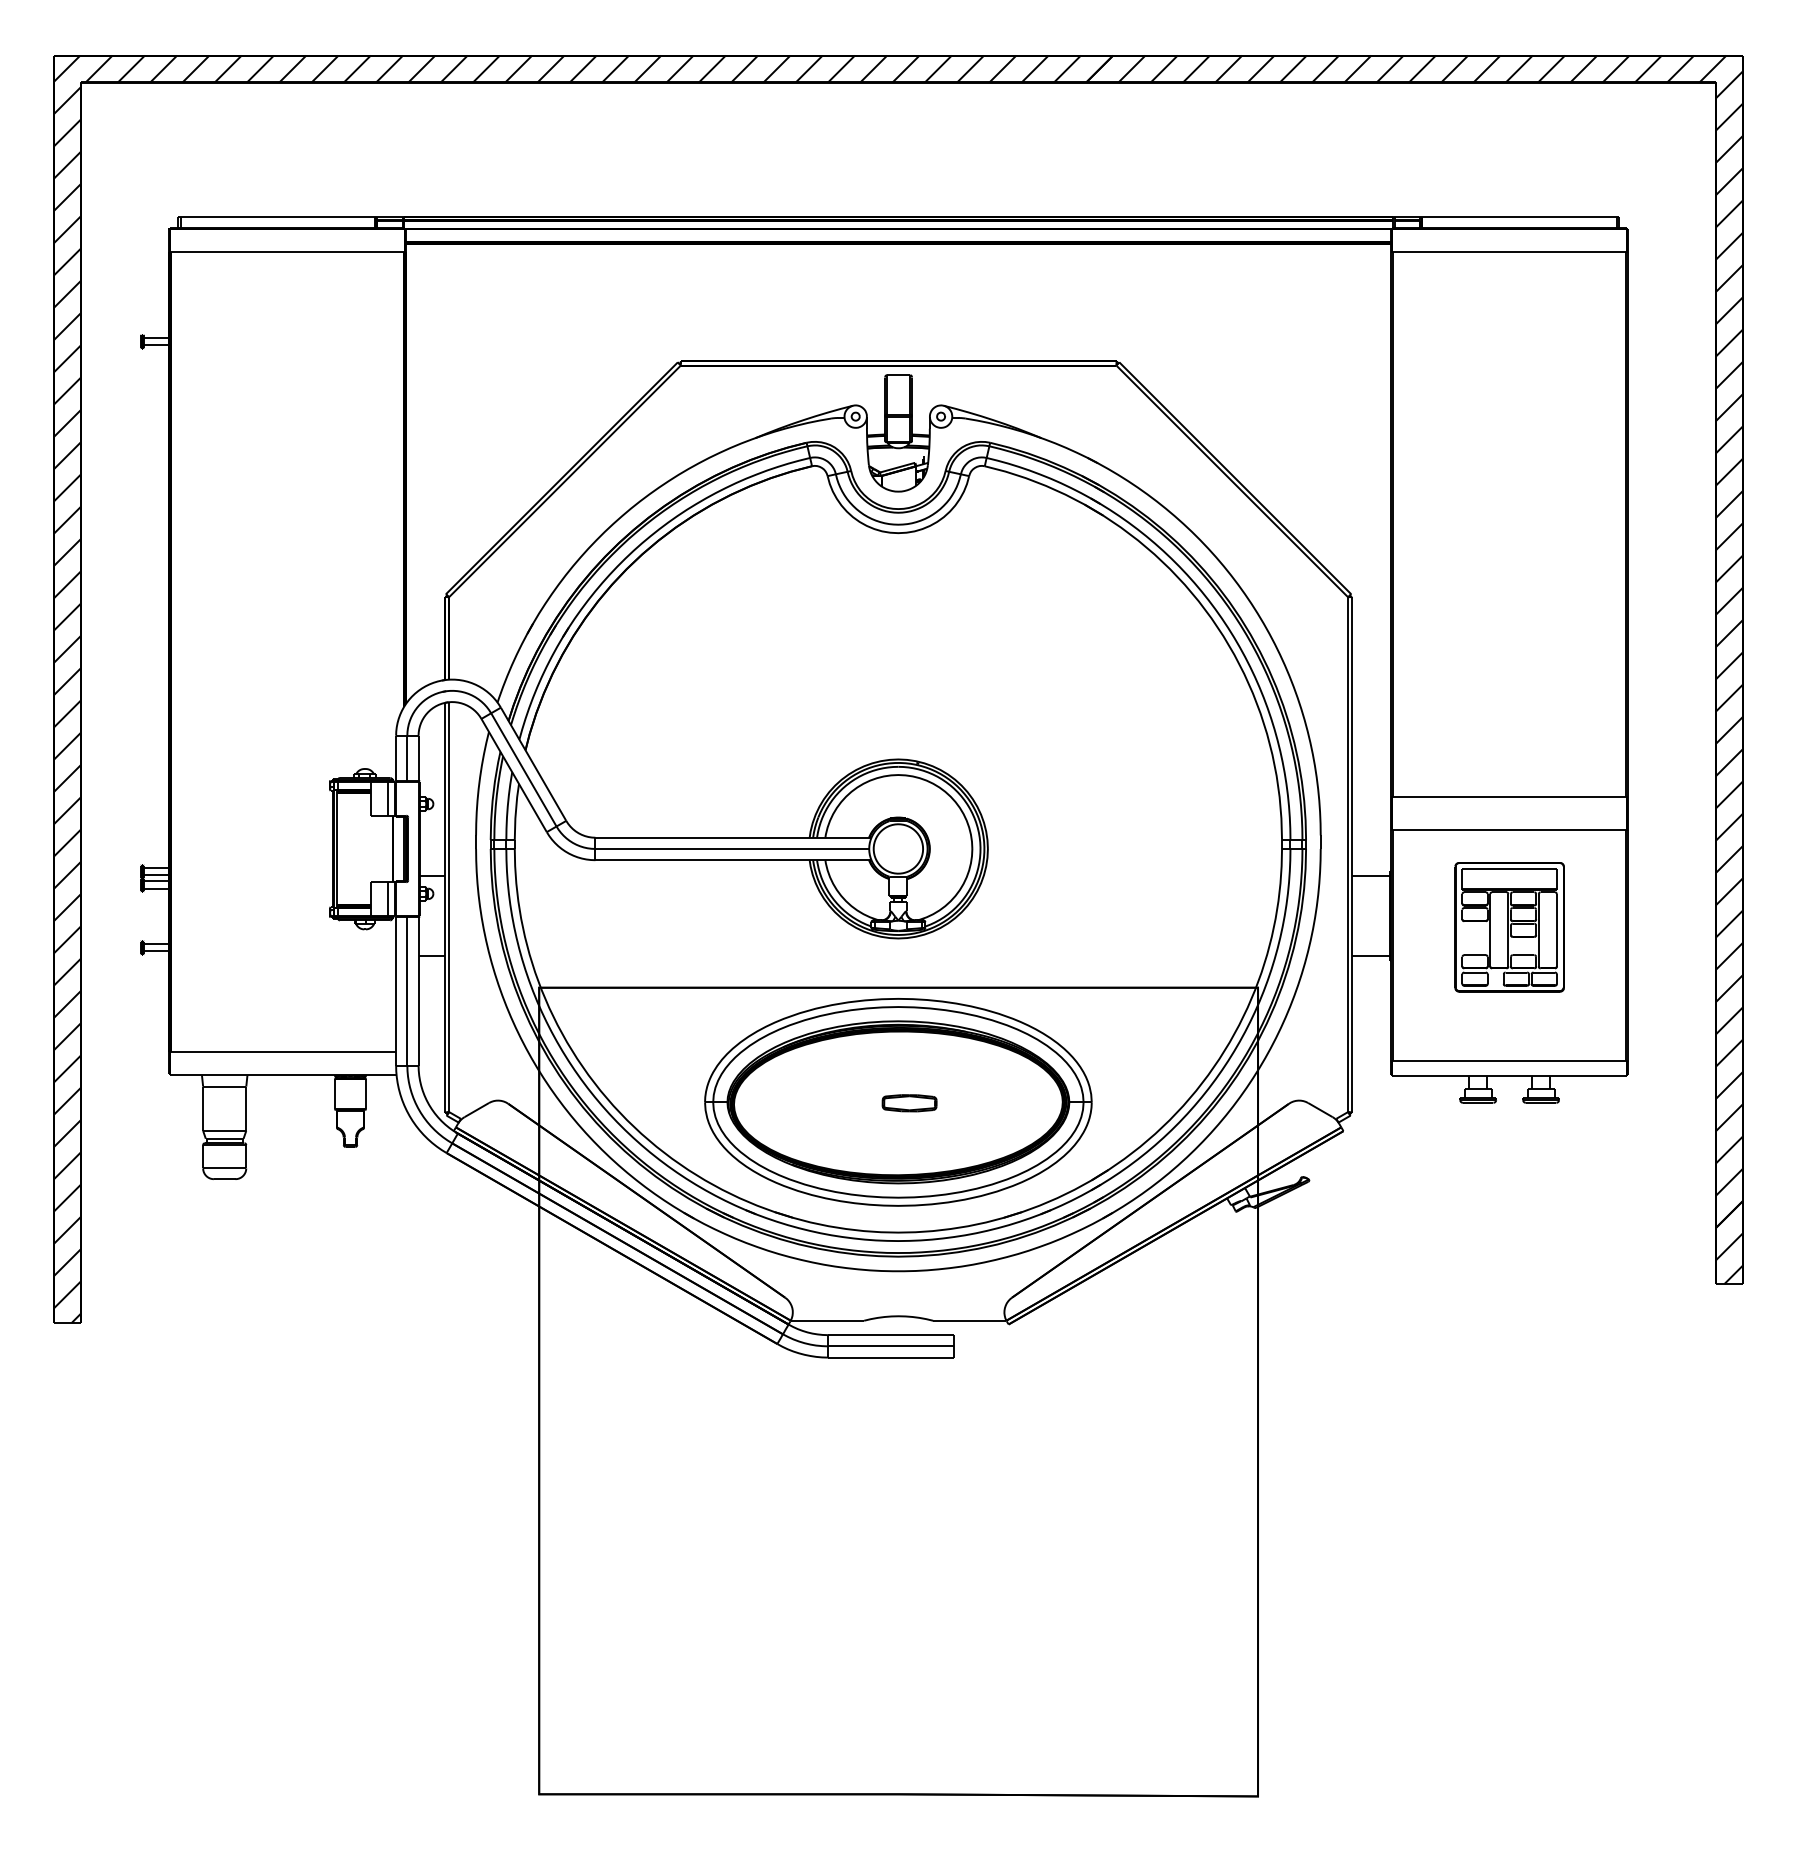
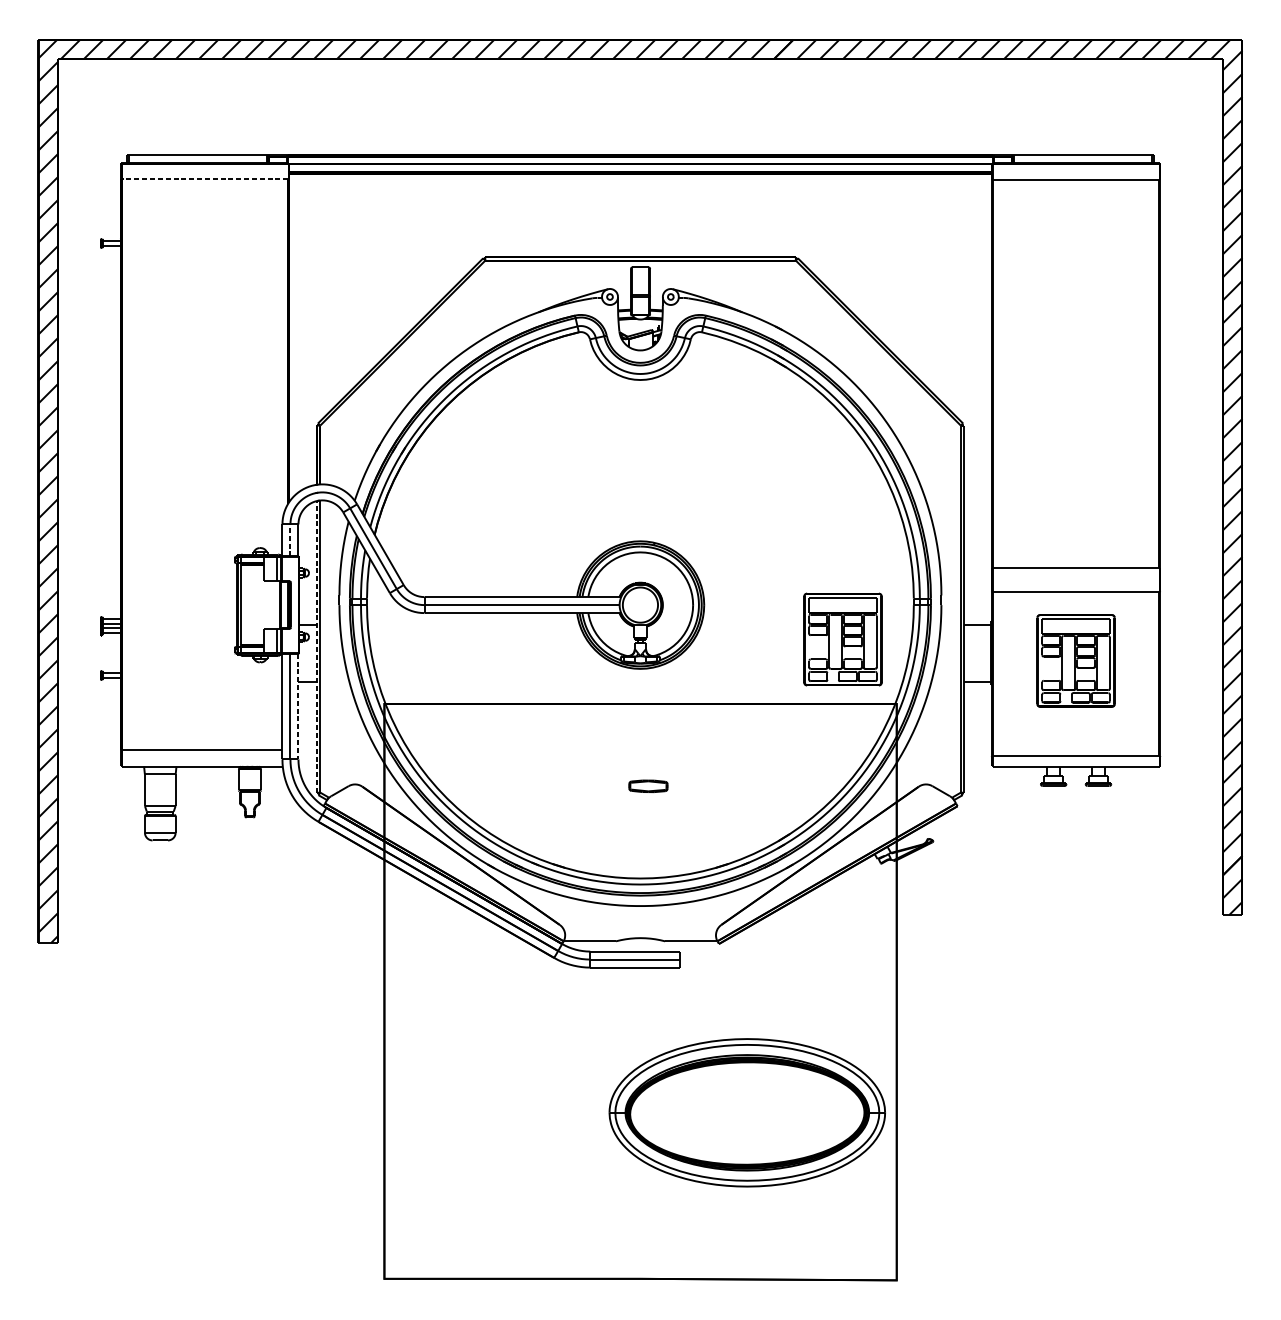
line: (287, 251) -> (205, 179), solid -> dashed
line: (407, 757) -> (290, 539), solid -> dashed
part: (1182, 897) -> (842, 639), added
line: (444, 907) -> (316, 646), solid -> dashed
line: (418, 991) -> (298, 706), solid -> dashed
part: (898, 1102) -> (747, 1112), moved

